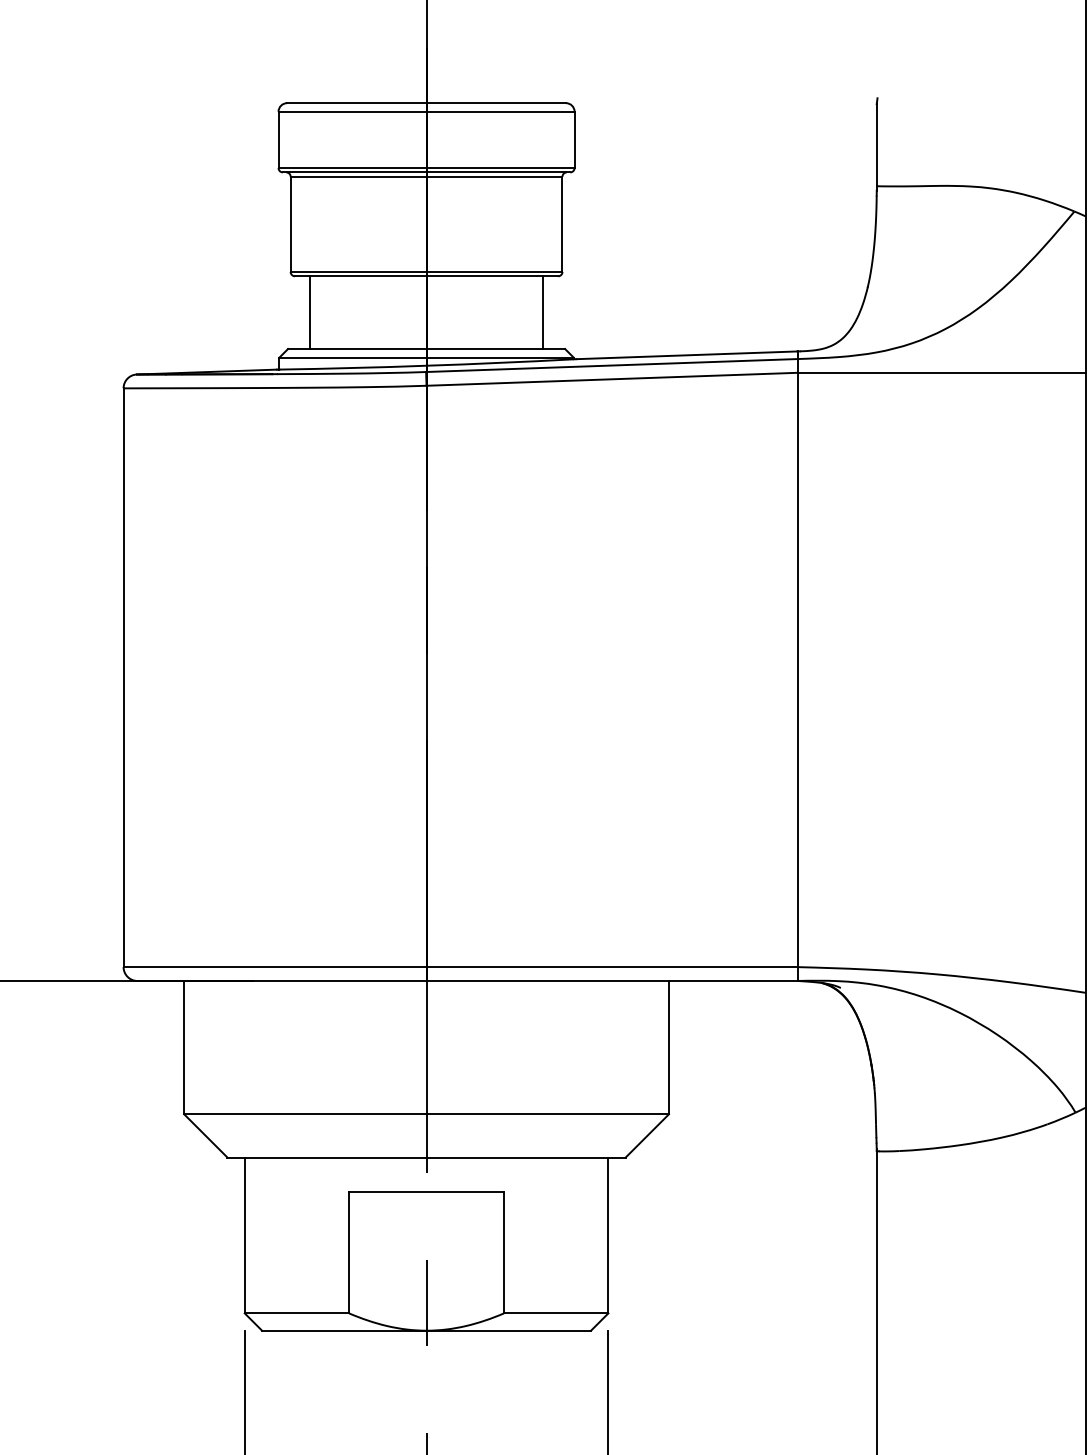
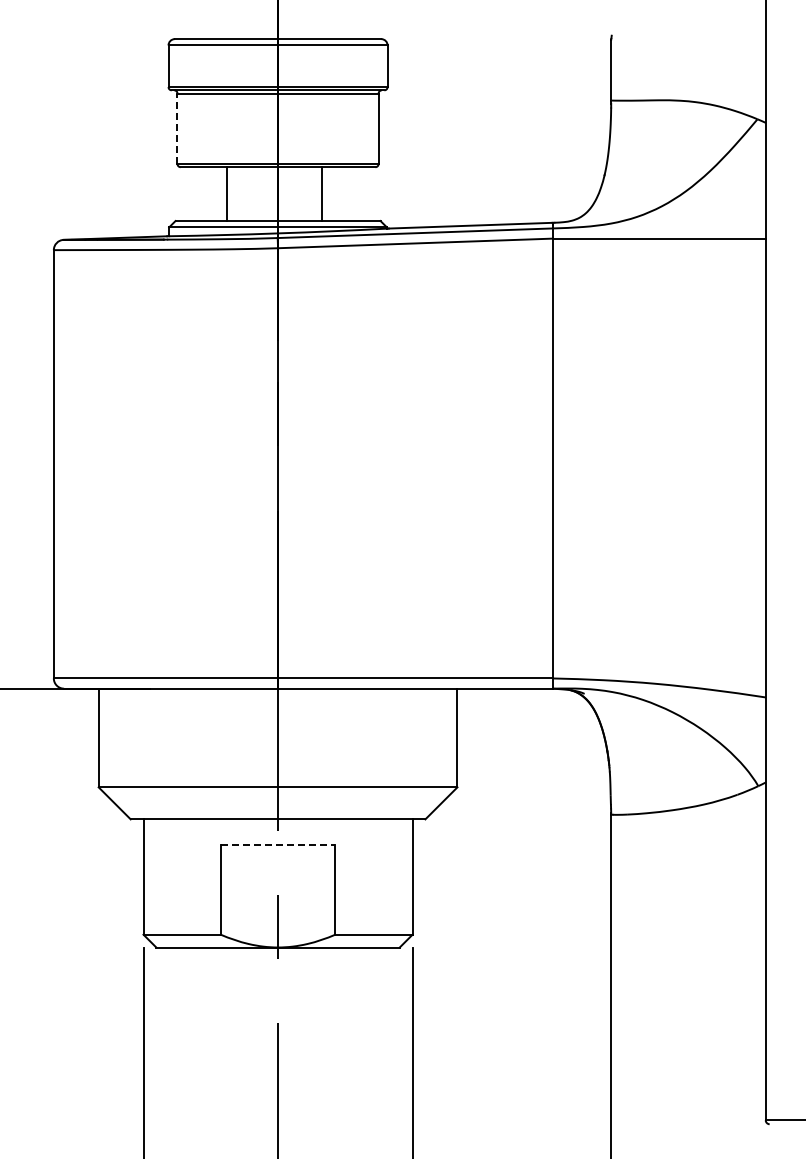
line: (290, 223) -> (177, 128), solid -> dashed
line: (309, 313) -> (226, 194), moved
line: (543, 313) -> (321, 194), moved
line: (427, 1192) -> (278, 845), solid -> dashed

